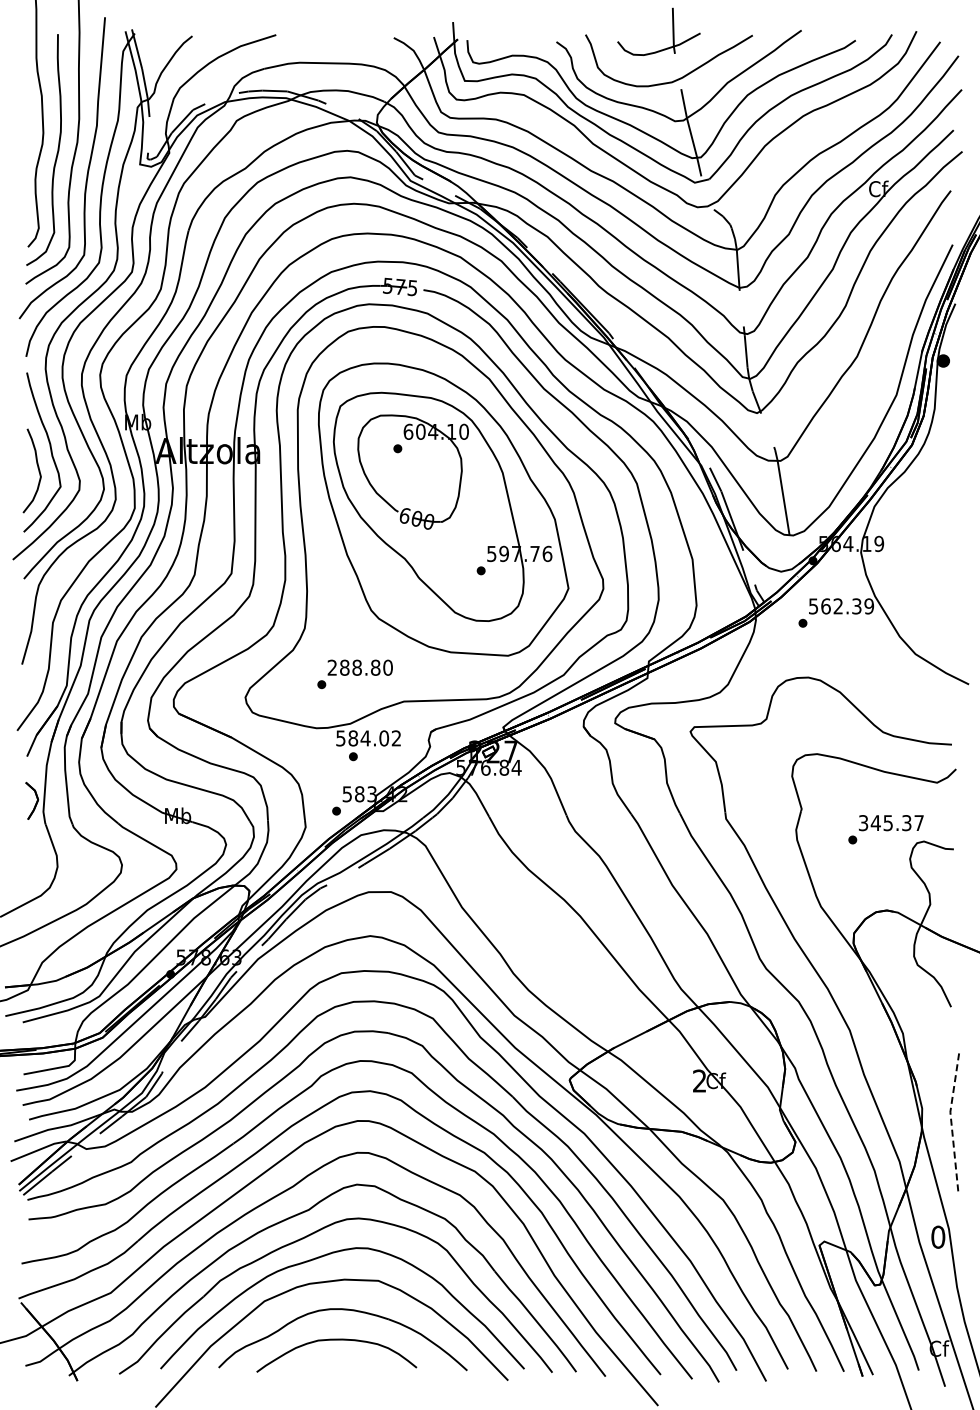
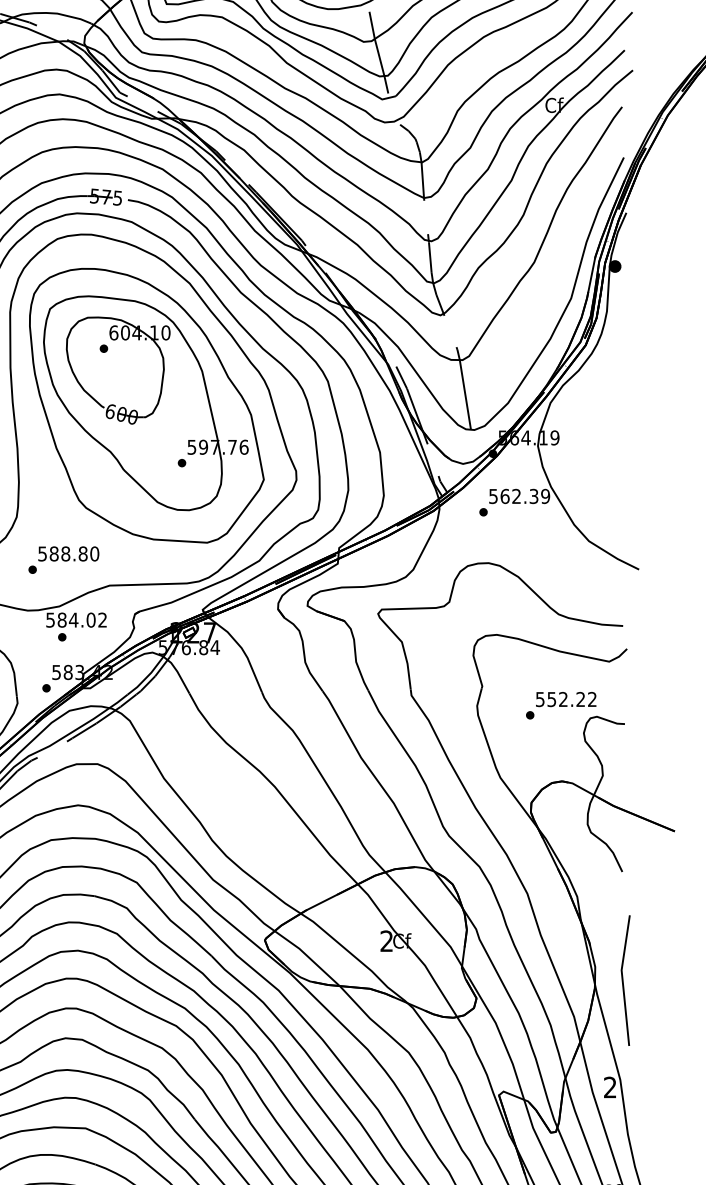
text: (331, 667) -> (41, 553), 288.80 -> 588.80
text: (891, 823) -> (566, 699), 345.37 -> 552.22
line: (951, 1122) -> (622, 980), dashed -> solid
text: (938, 1236) -> (610, 1086), 0 -> 2

